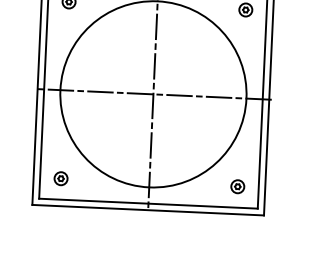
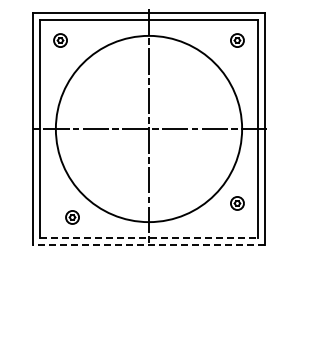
part: (61, 178) -> (72, 217), moved
part: (237, 186) -> (237, 203), moved
line: (148, 203) -> (149, 238), solid -> dashed
line: (148, 209) -> (149, 244), solid -> dashed

